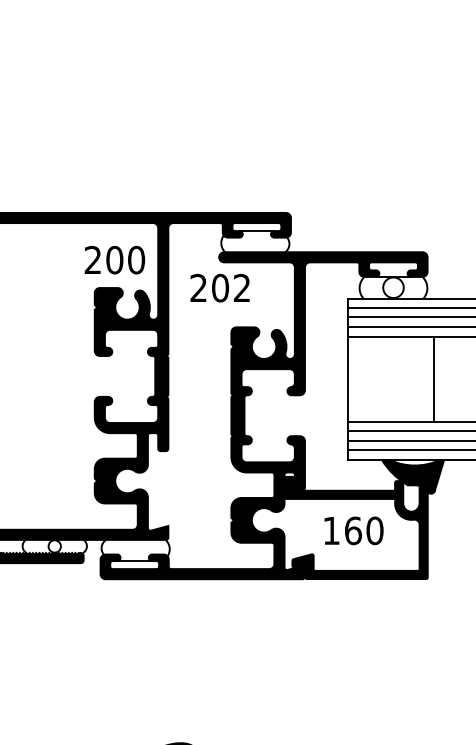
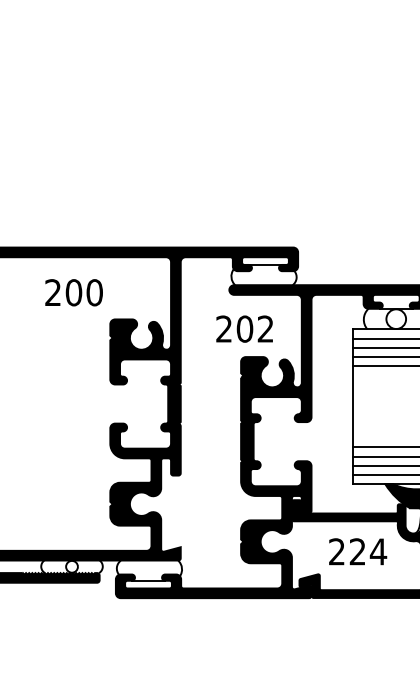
text: (114, 259) -> (73, 292), moved
text: (219, 287) -> (244, 328), moved
text: (353, 530) -> (357, 551), 160 -> 224

